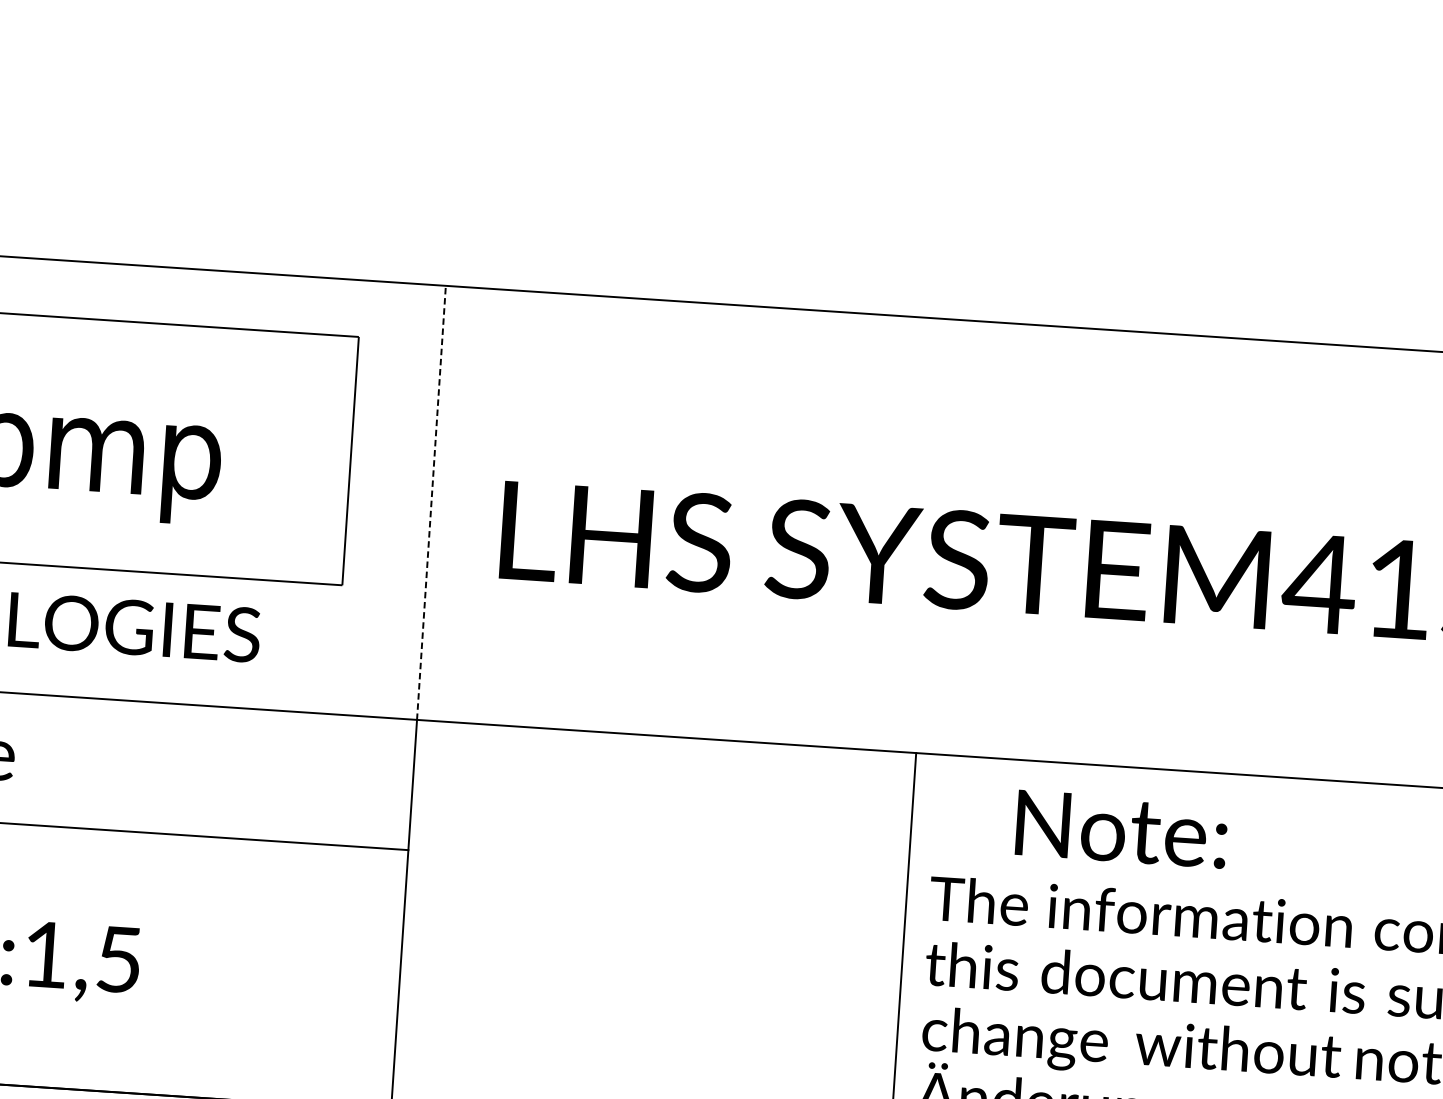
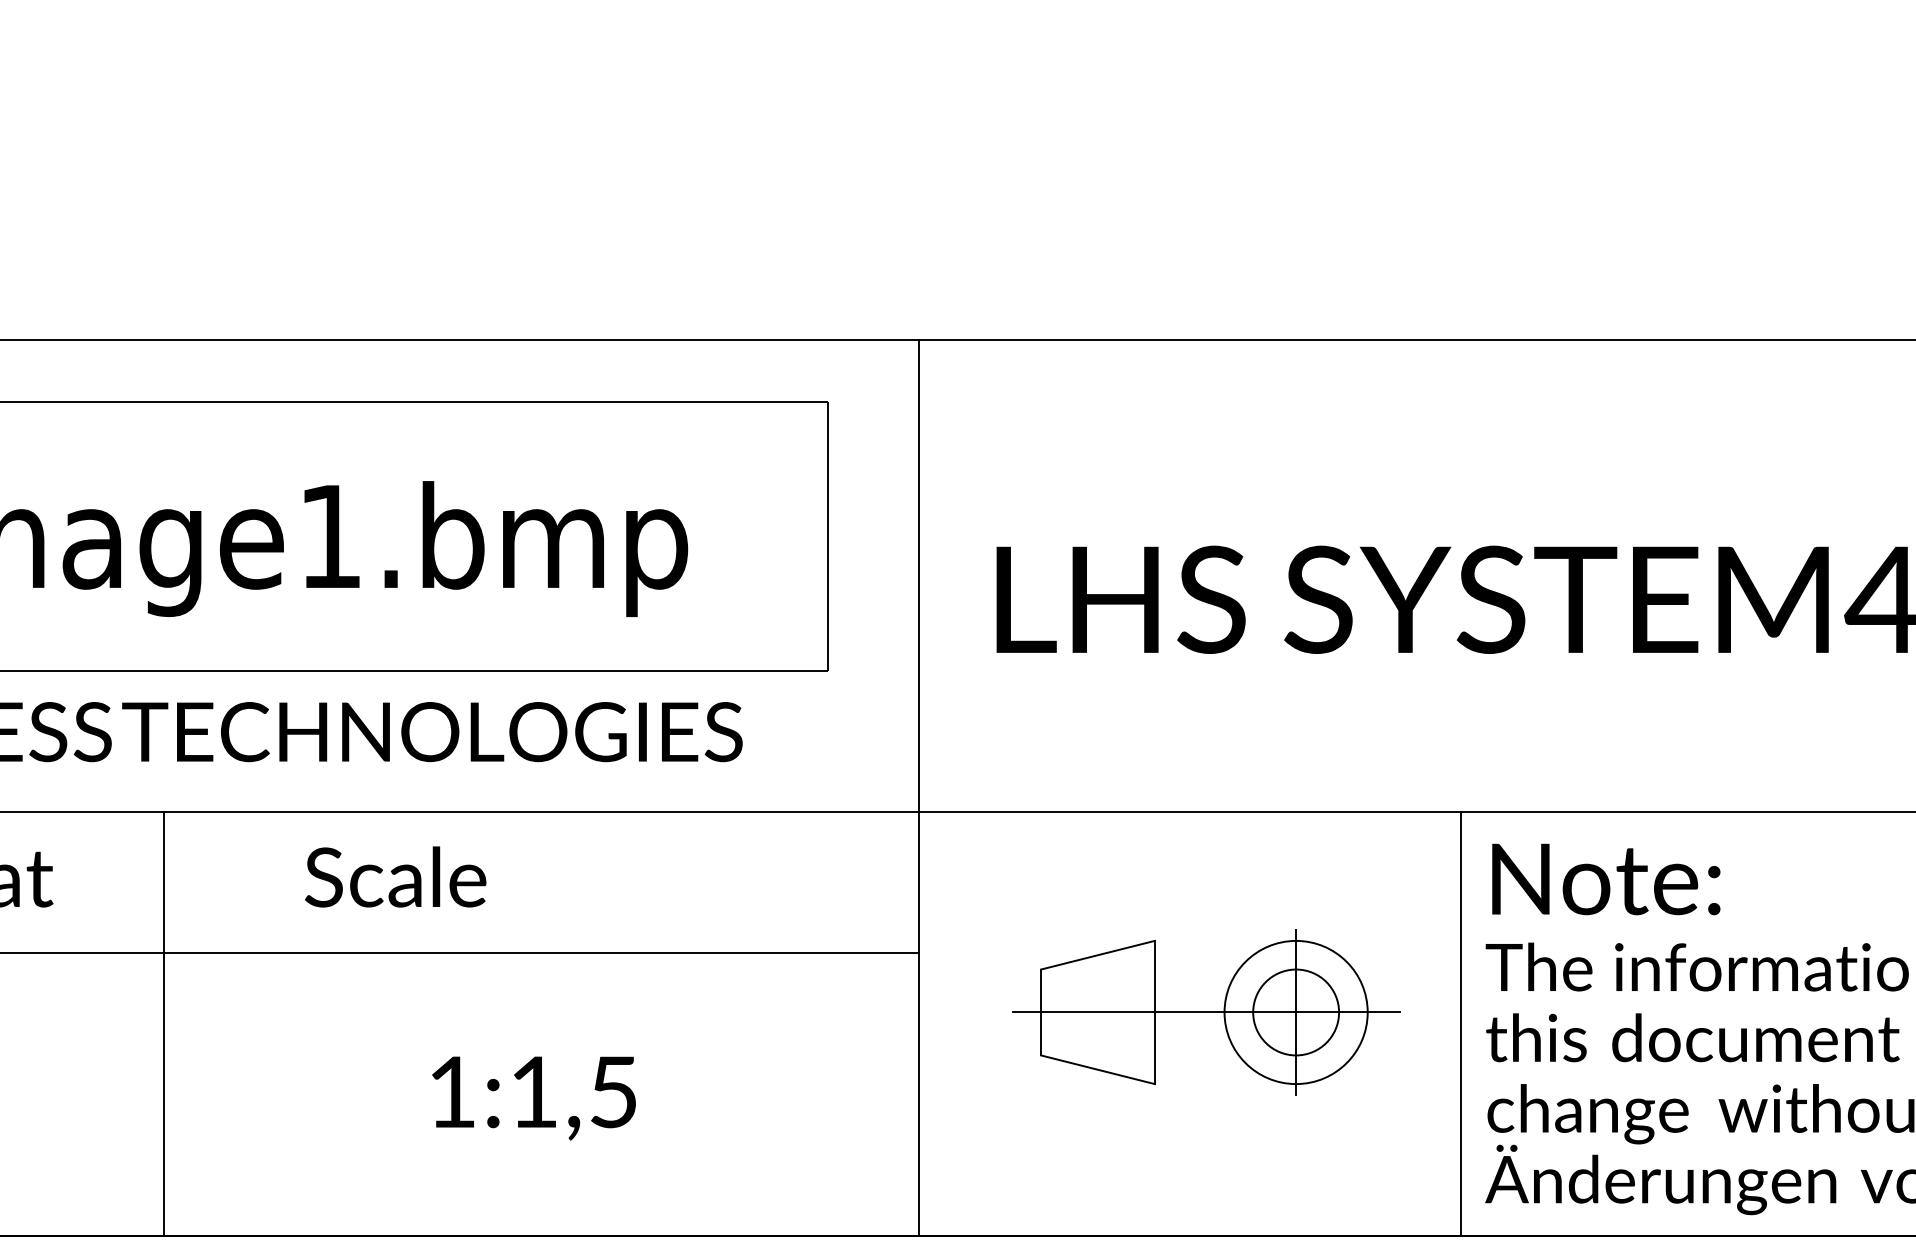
line: (431, 502) -> (918, 575), dashed -> solid
text: (1121, 829) -> (1606, 879), moved
part: (669, 922) -> (1206, 1012), added

